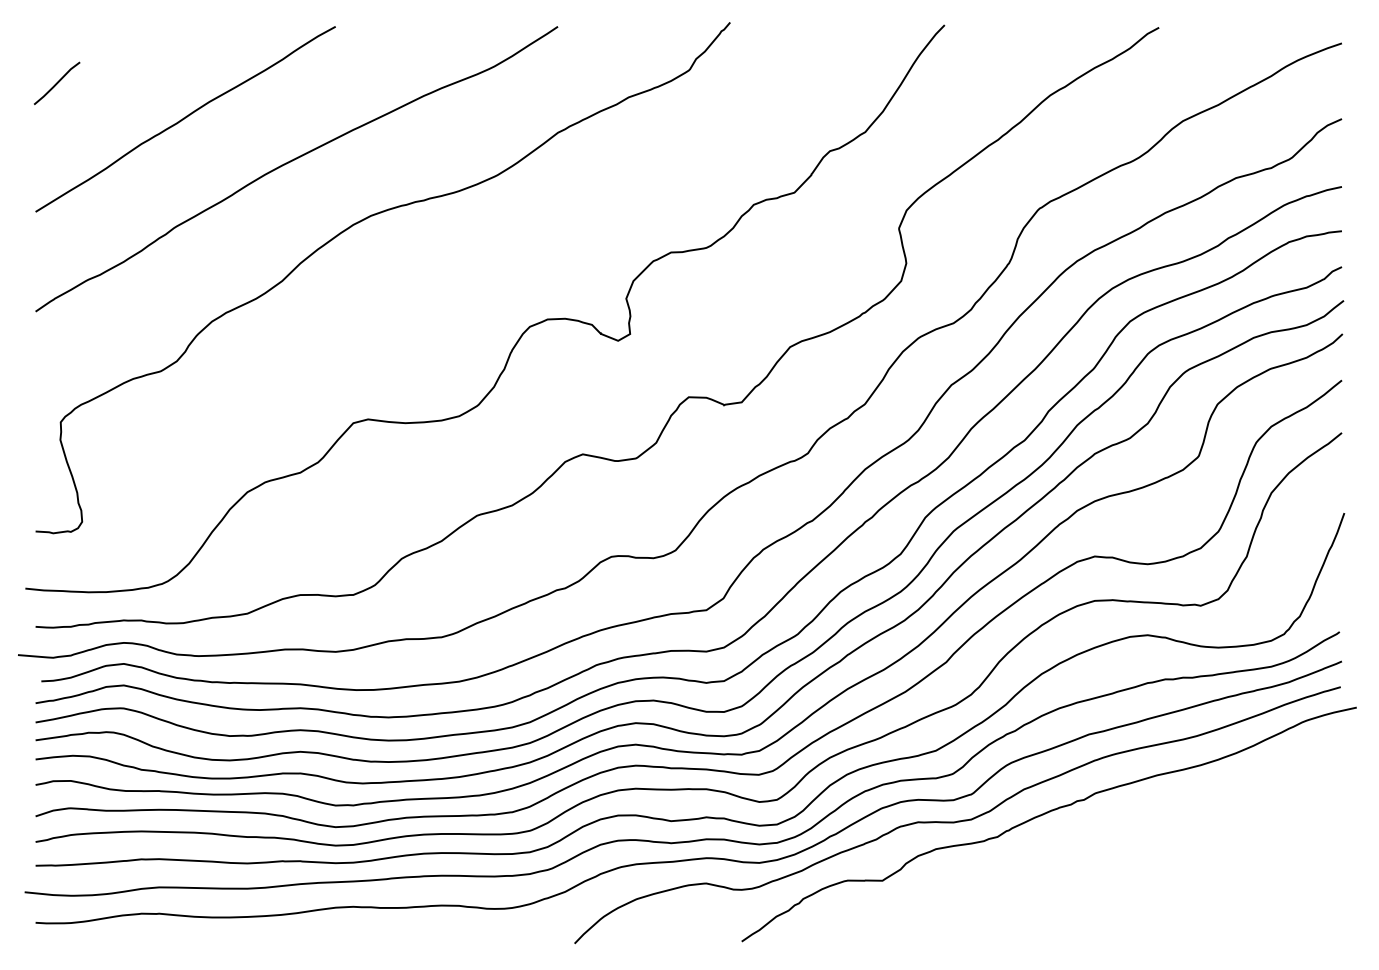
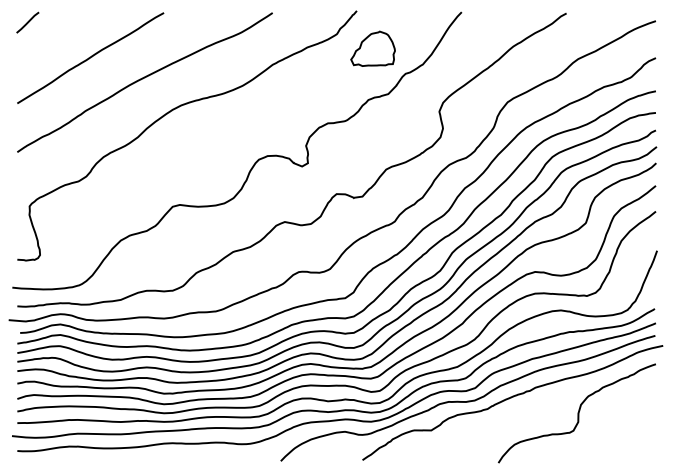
line: (56, 83) -> (27, 22), moved
part: (762, 99) -> (372, 48), added
curve: (1181, 846) -> (577, 413), added

